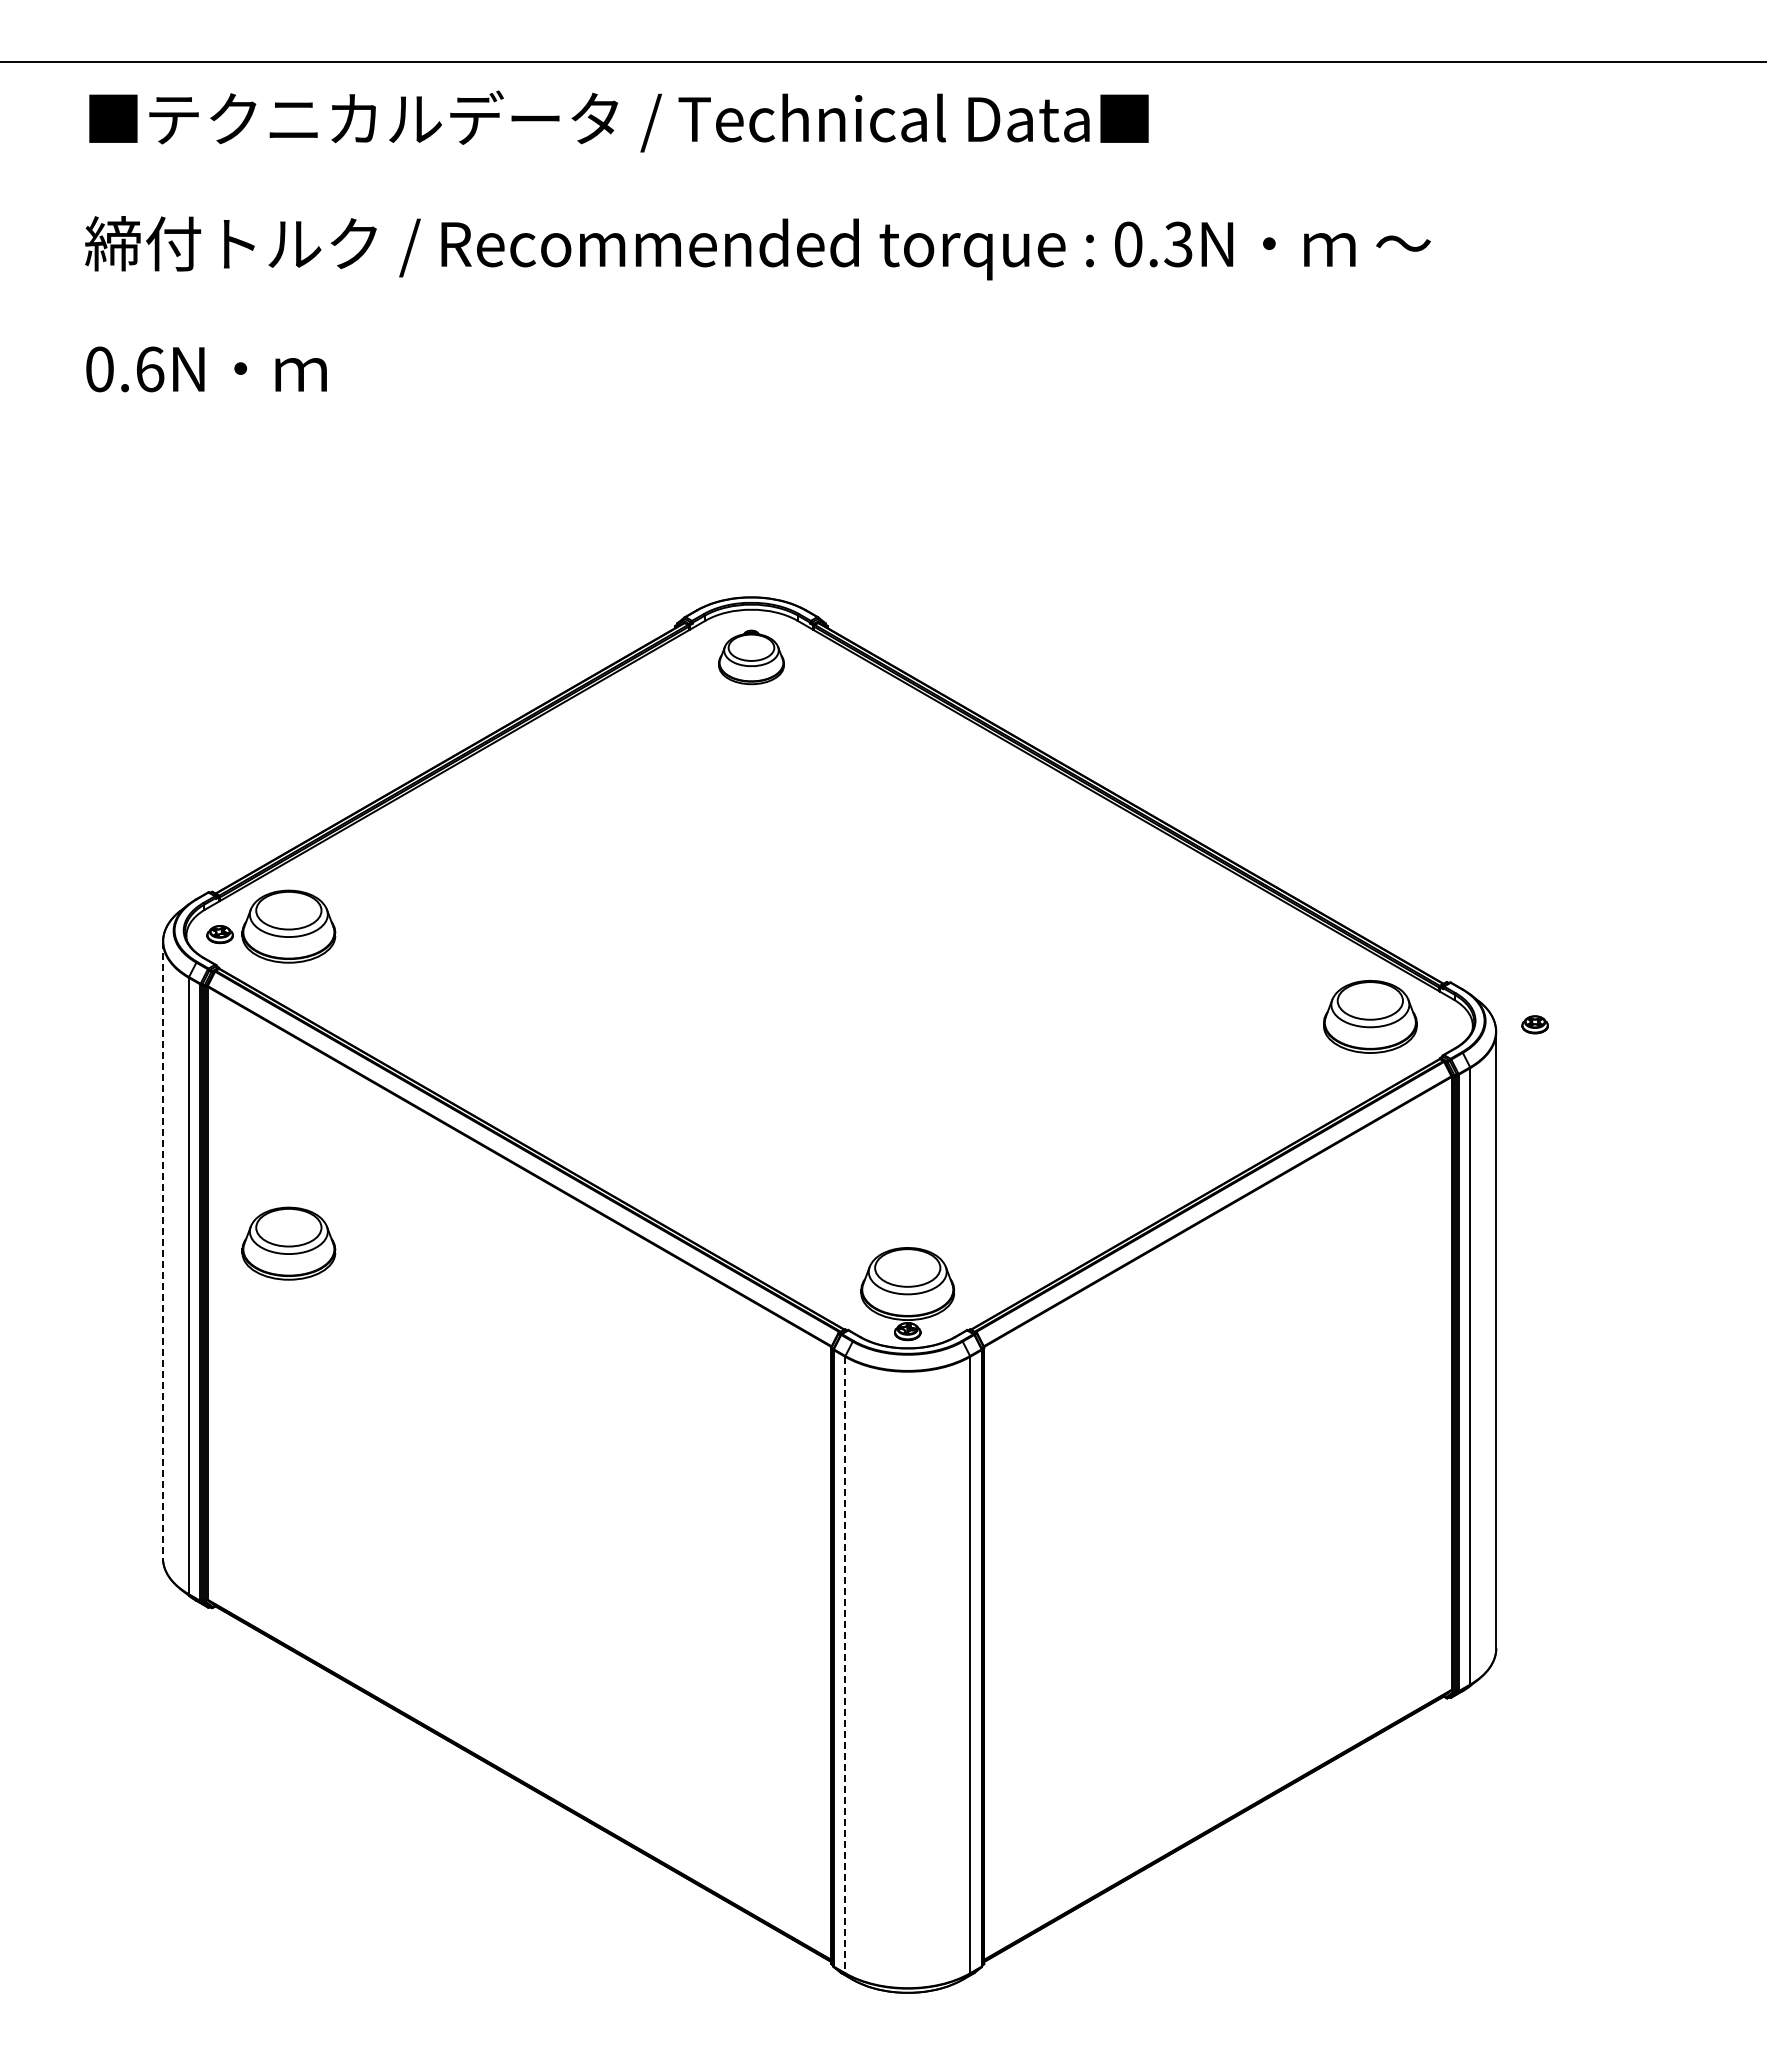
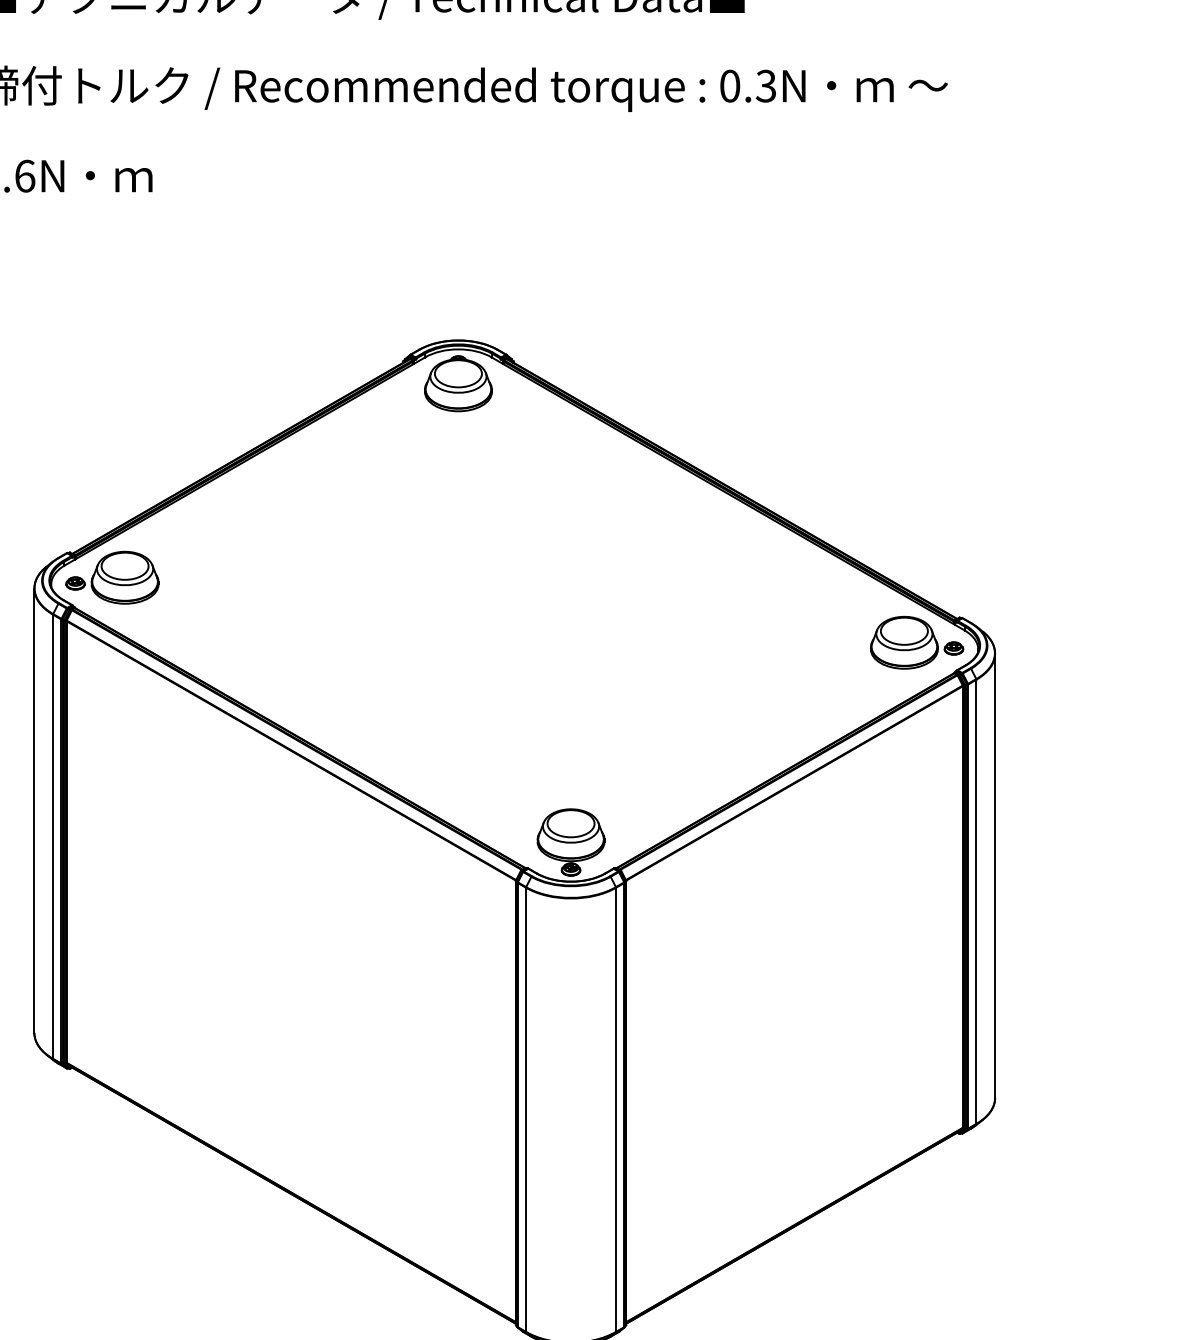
part: (751, 657) -> (458, 383), size x1.43
part: (1534, 1024) -> (953, 648), moved
part: (288, 1243) -> (124, 806), removed
line: (162, 1250) -> (34, 811), dashed -> solid
line: (845, 1665) -> (526, 1110), dashed -> solid

